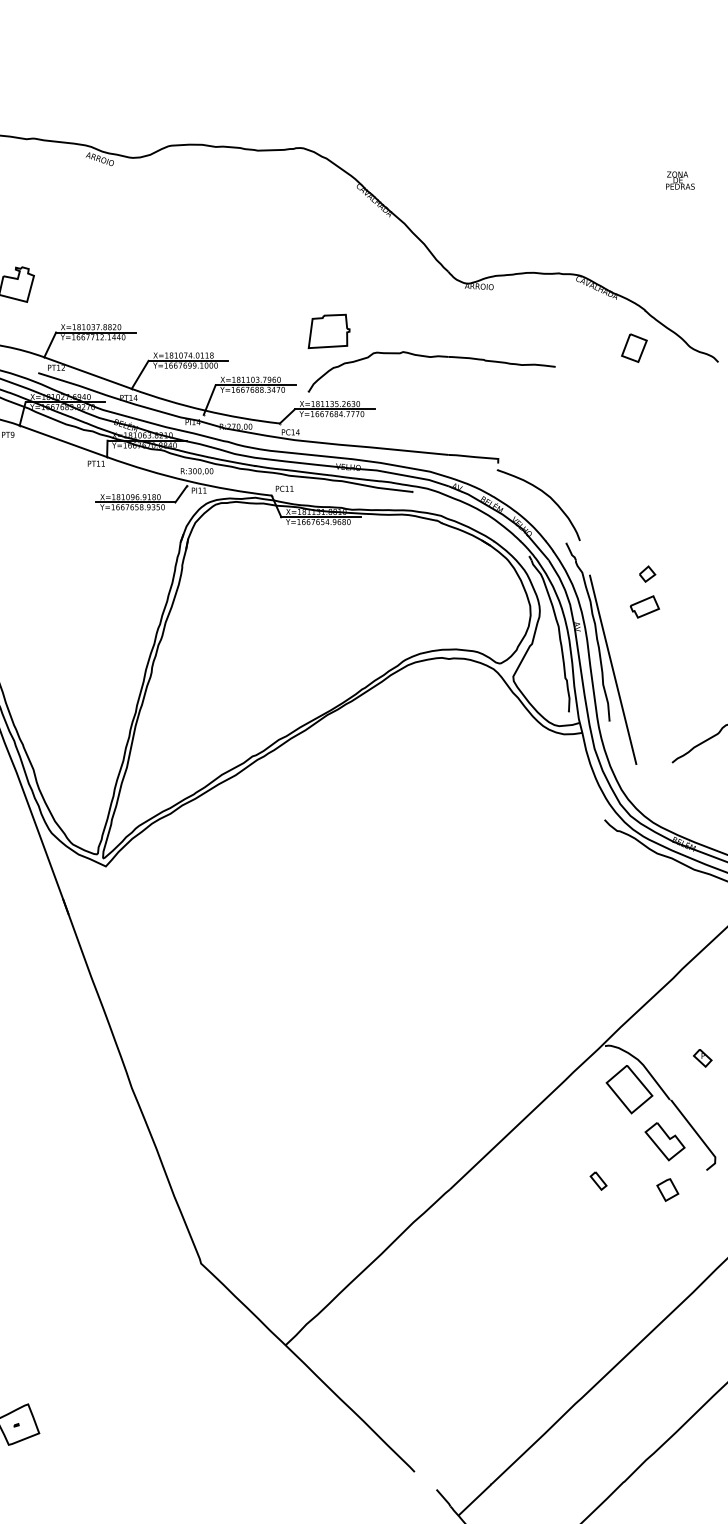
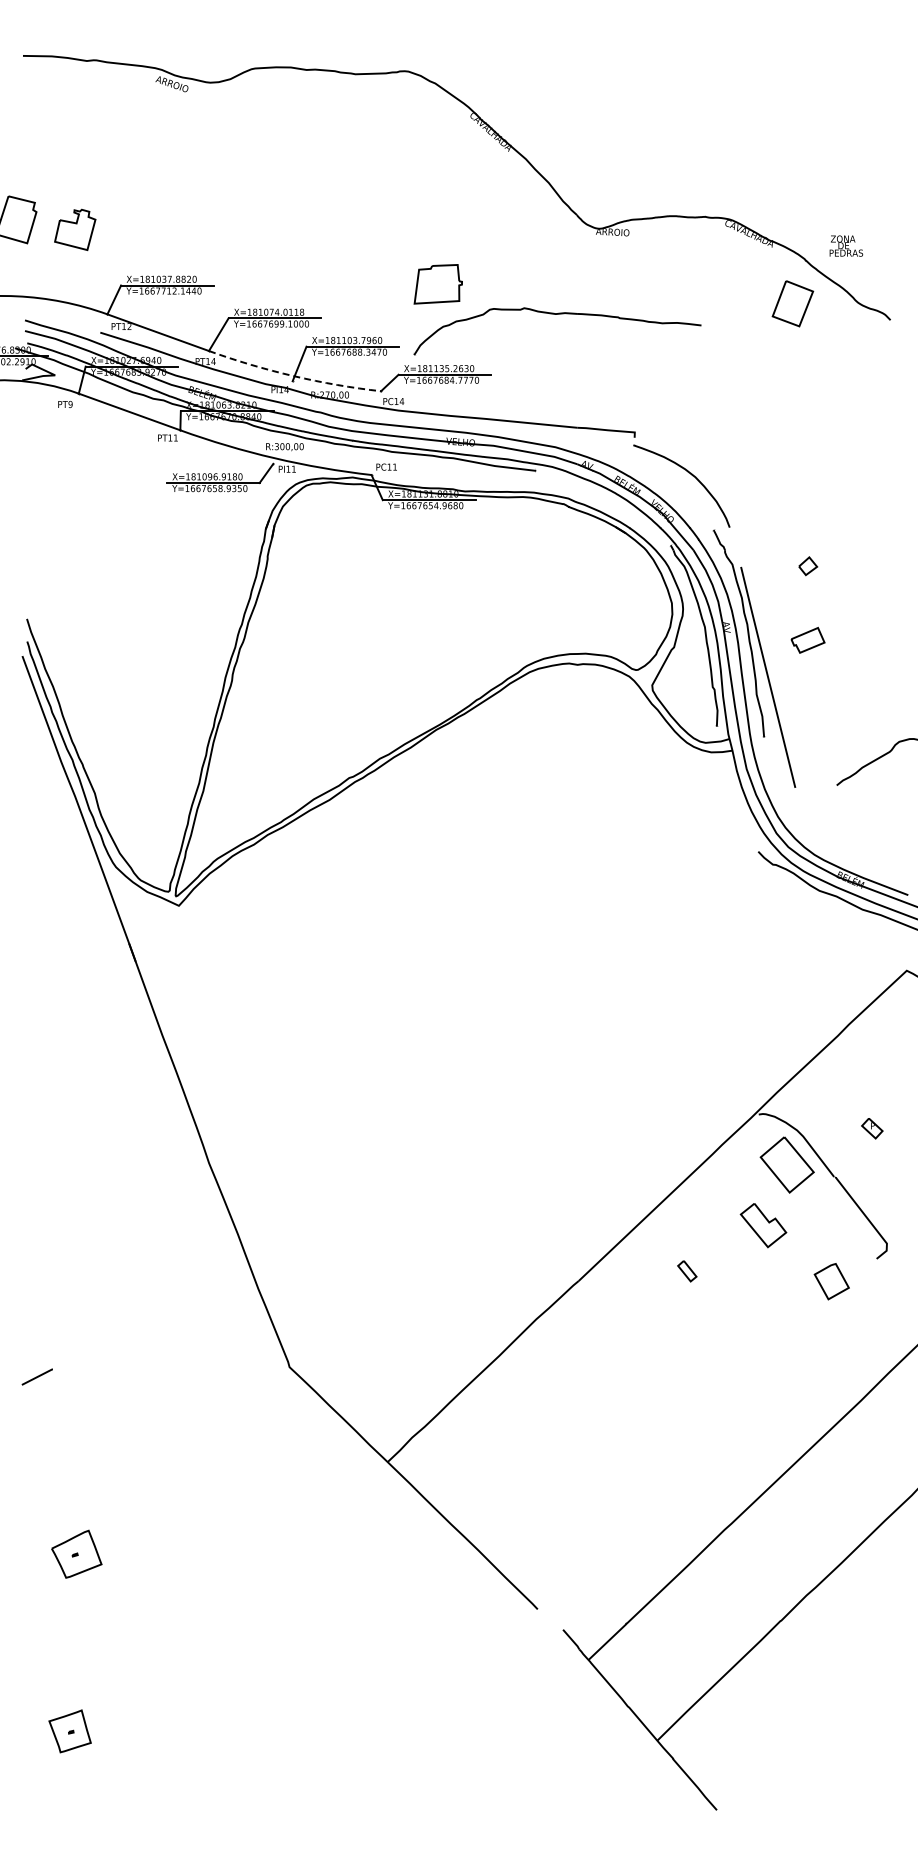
text: (680, 180) -> (846, 245), moved
part: (634, 347) -> (792, 303), size x1.4
arc: (204, 410) -> (293, 376), solid -> dashed
part: (644, 606) -> (807, 639), moved
part: (665, 1141) -> (763, 1225), moved
part: (598, 1181) -> (687, 1271), moved
part: (667, 1189) -> (831, 1281), size x1.4

